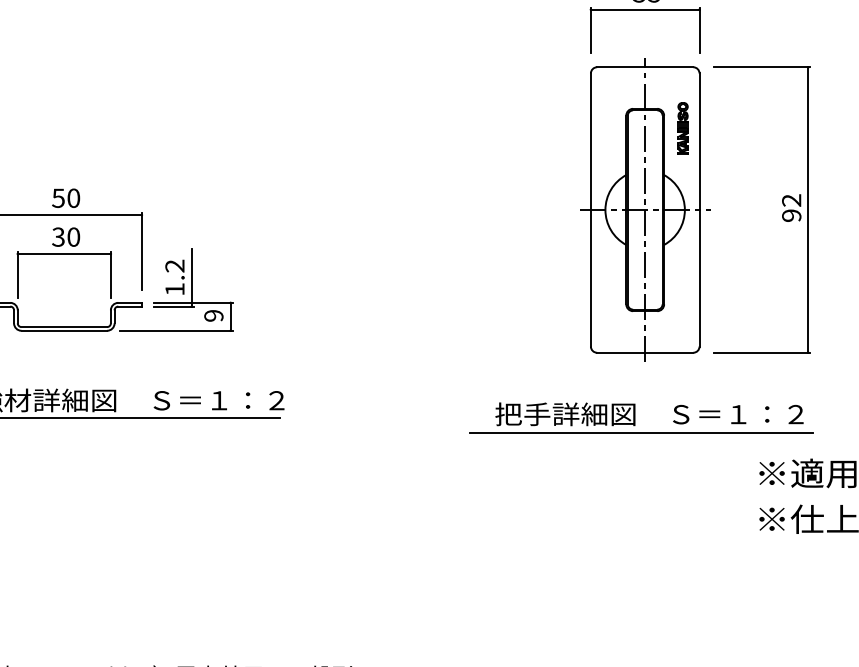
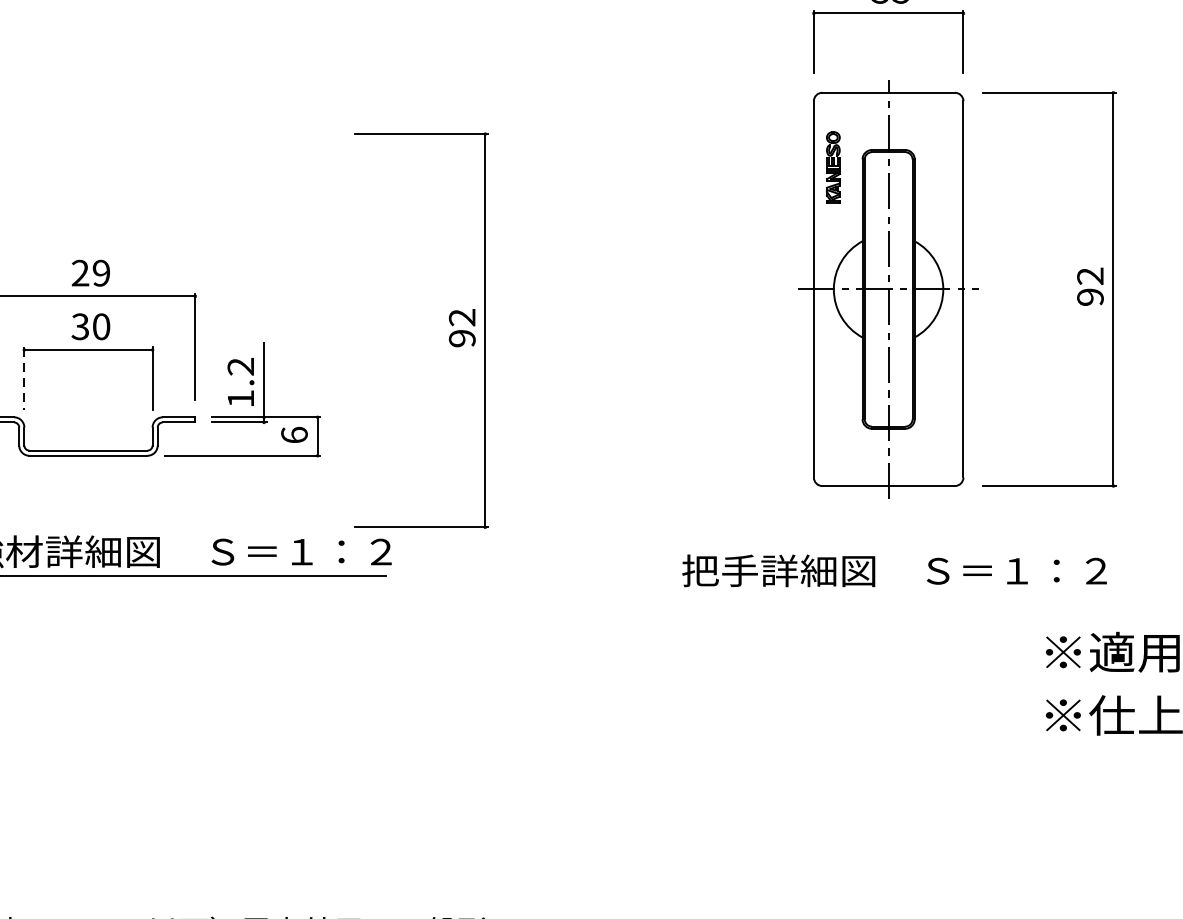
part: (682, 128) -> (832, 167), moved
text: (66, 198) -> (91, 273), 50 -> 29
part: (326, 243) -> (449, 335), added
line: (17, 275) -> (23, 379), solid -> dashed
text: (213, 315) -> (293, 434), 9 -> 6
line: (641, 432) -> (883, 595), removed

